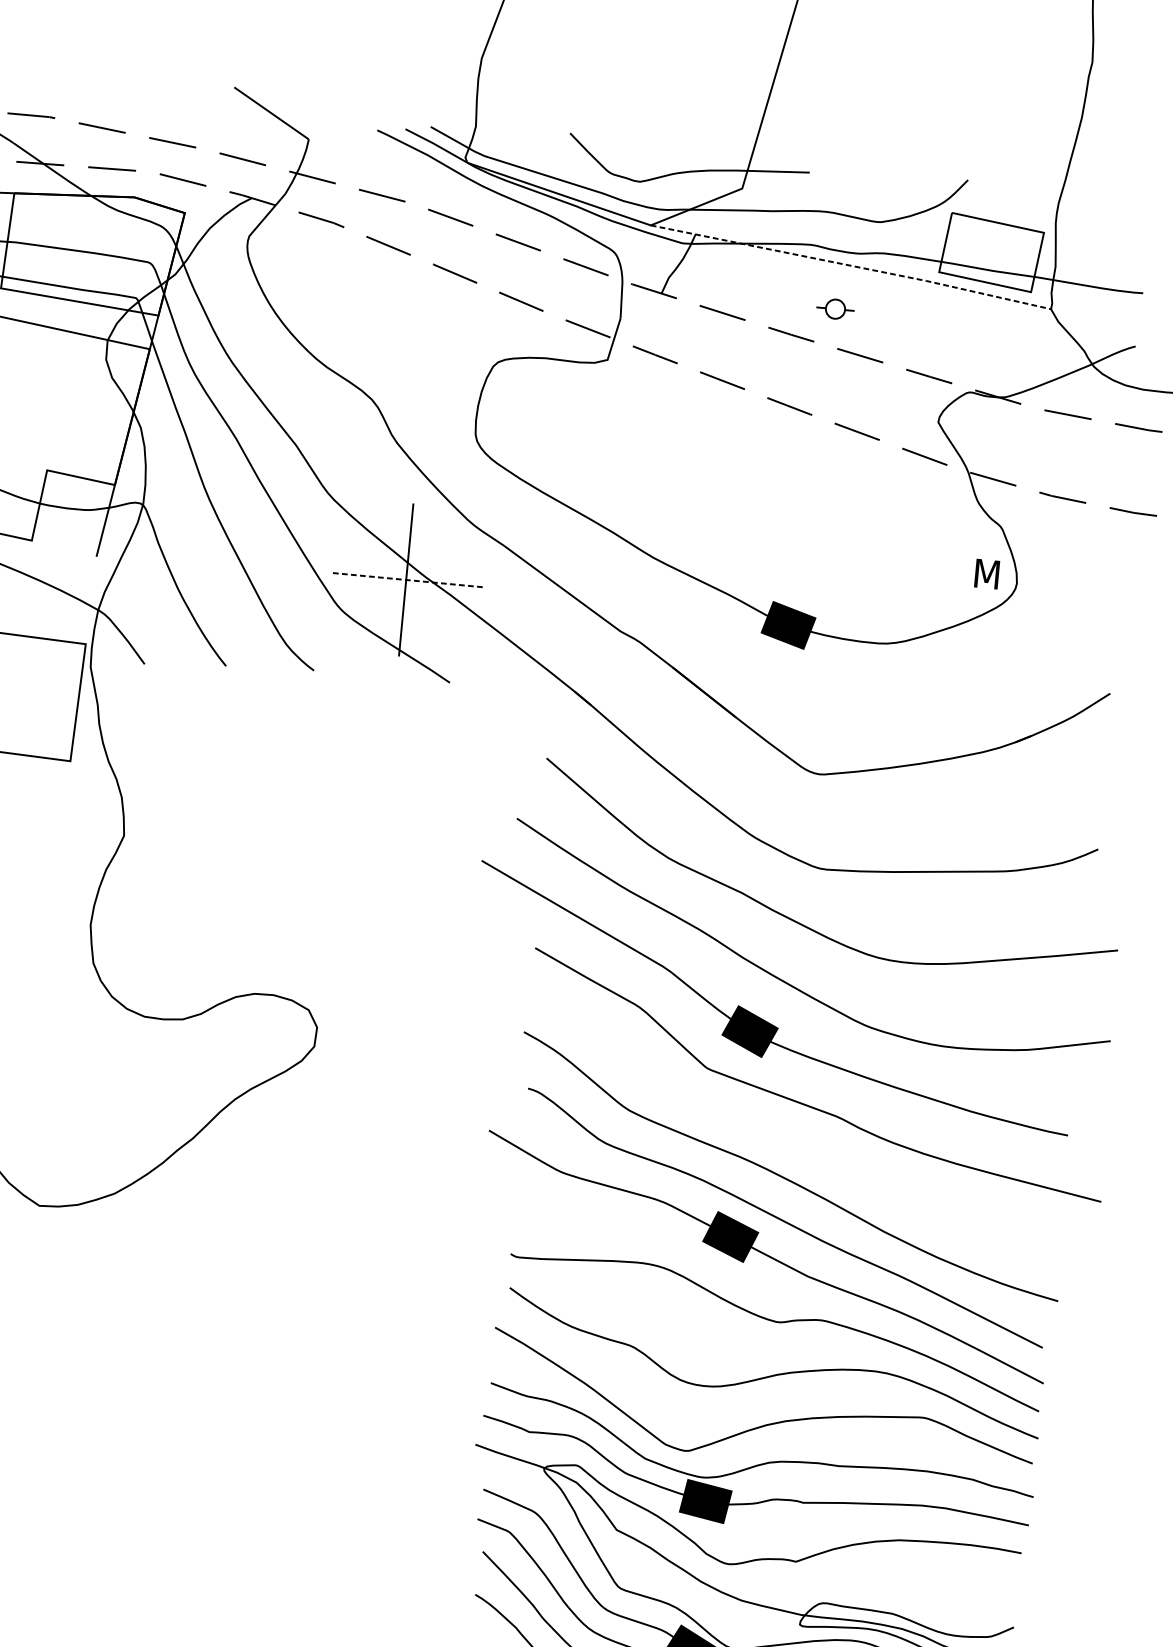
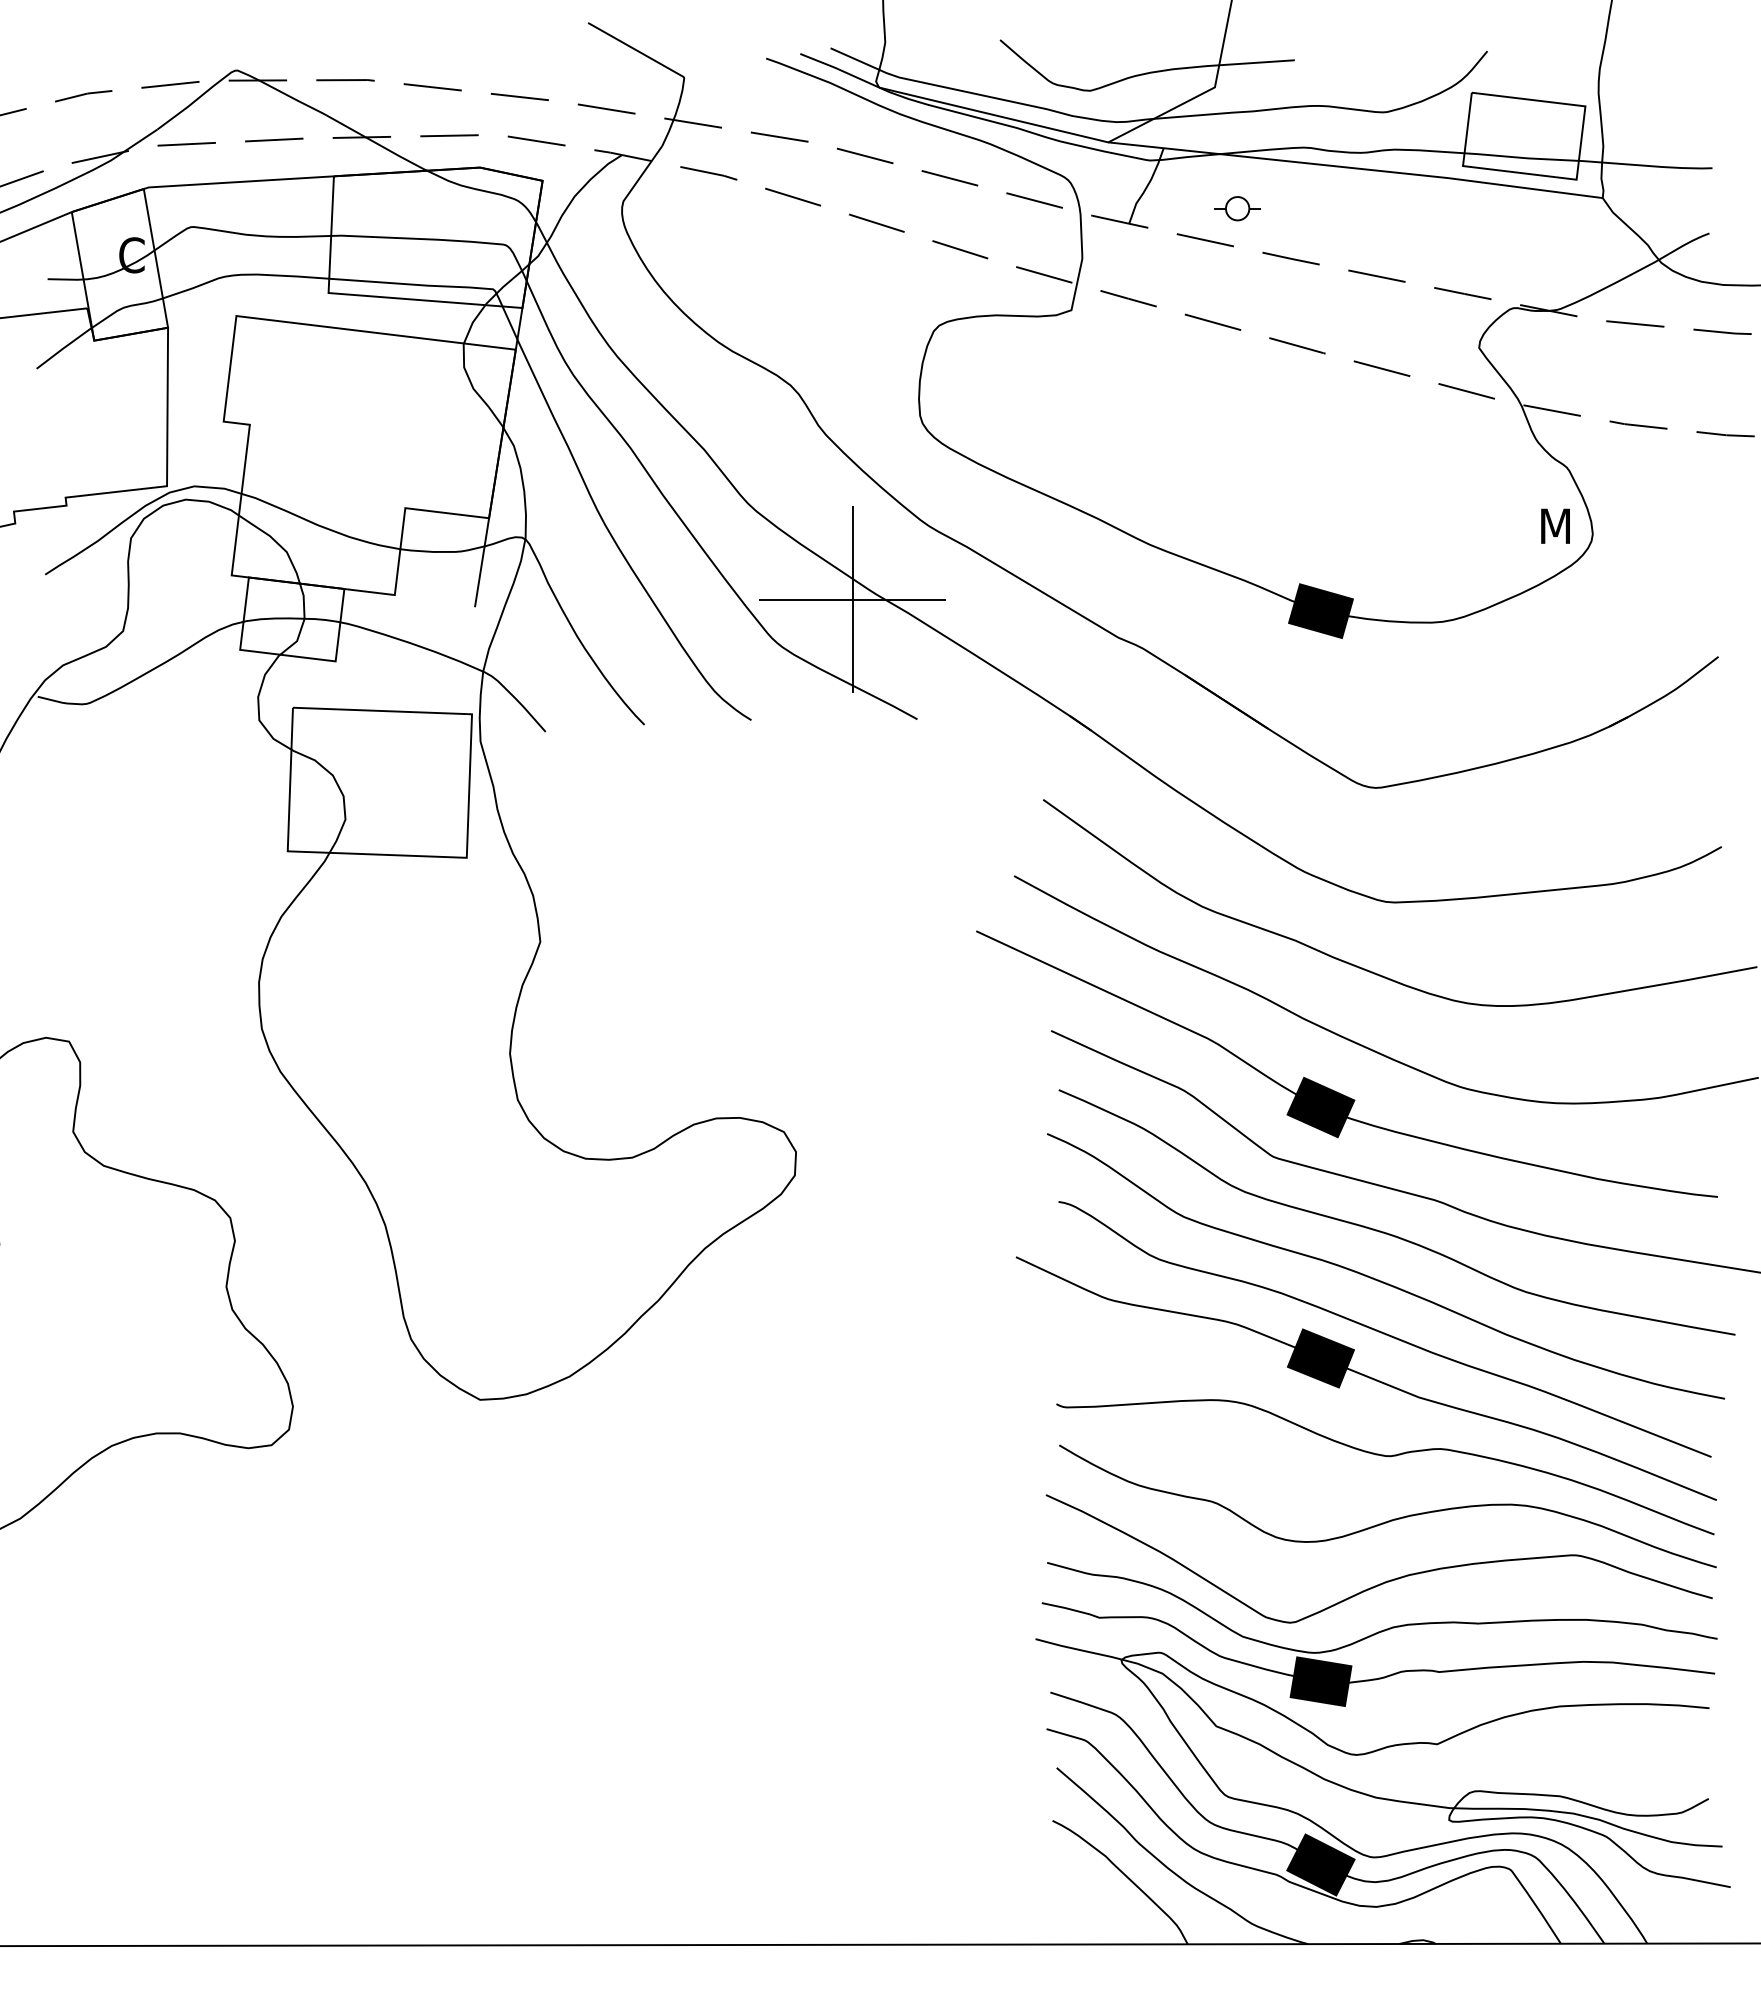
line: (851, 265) -> (1356, 168), dashed -> solid
part: (835, 308) -> (1237, 208), moved
line: (406, 579) -> (852, 599), dashed -> solid
curve: (797, 1140) -> (1390, 1233), added

